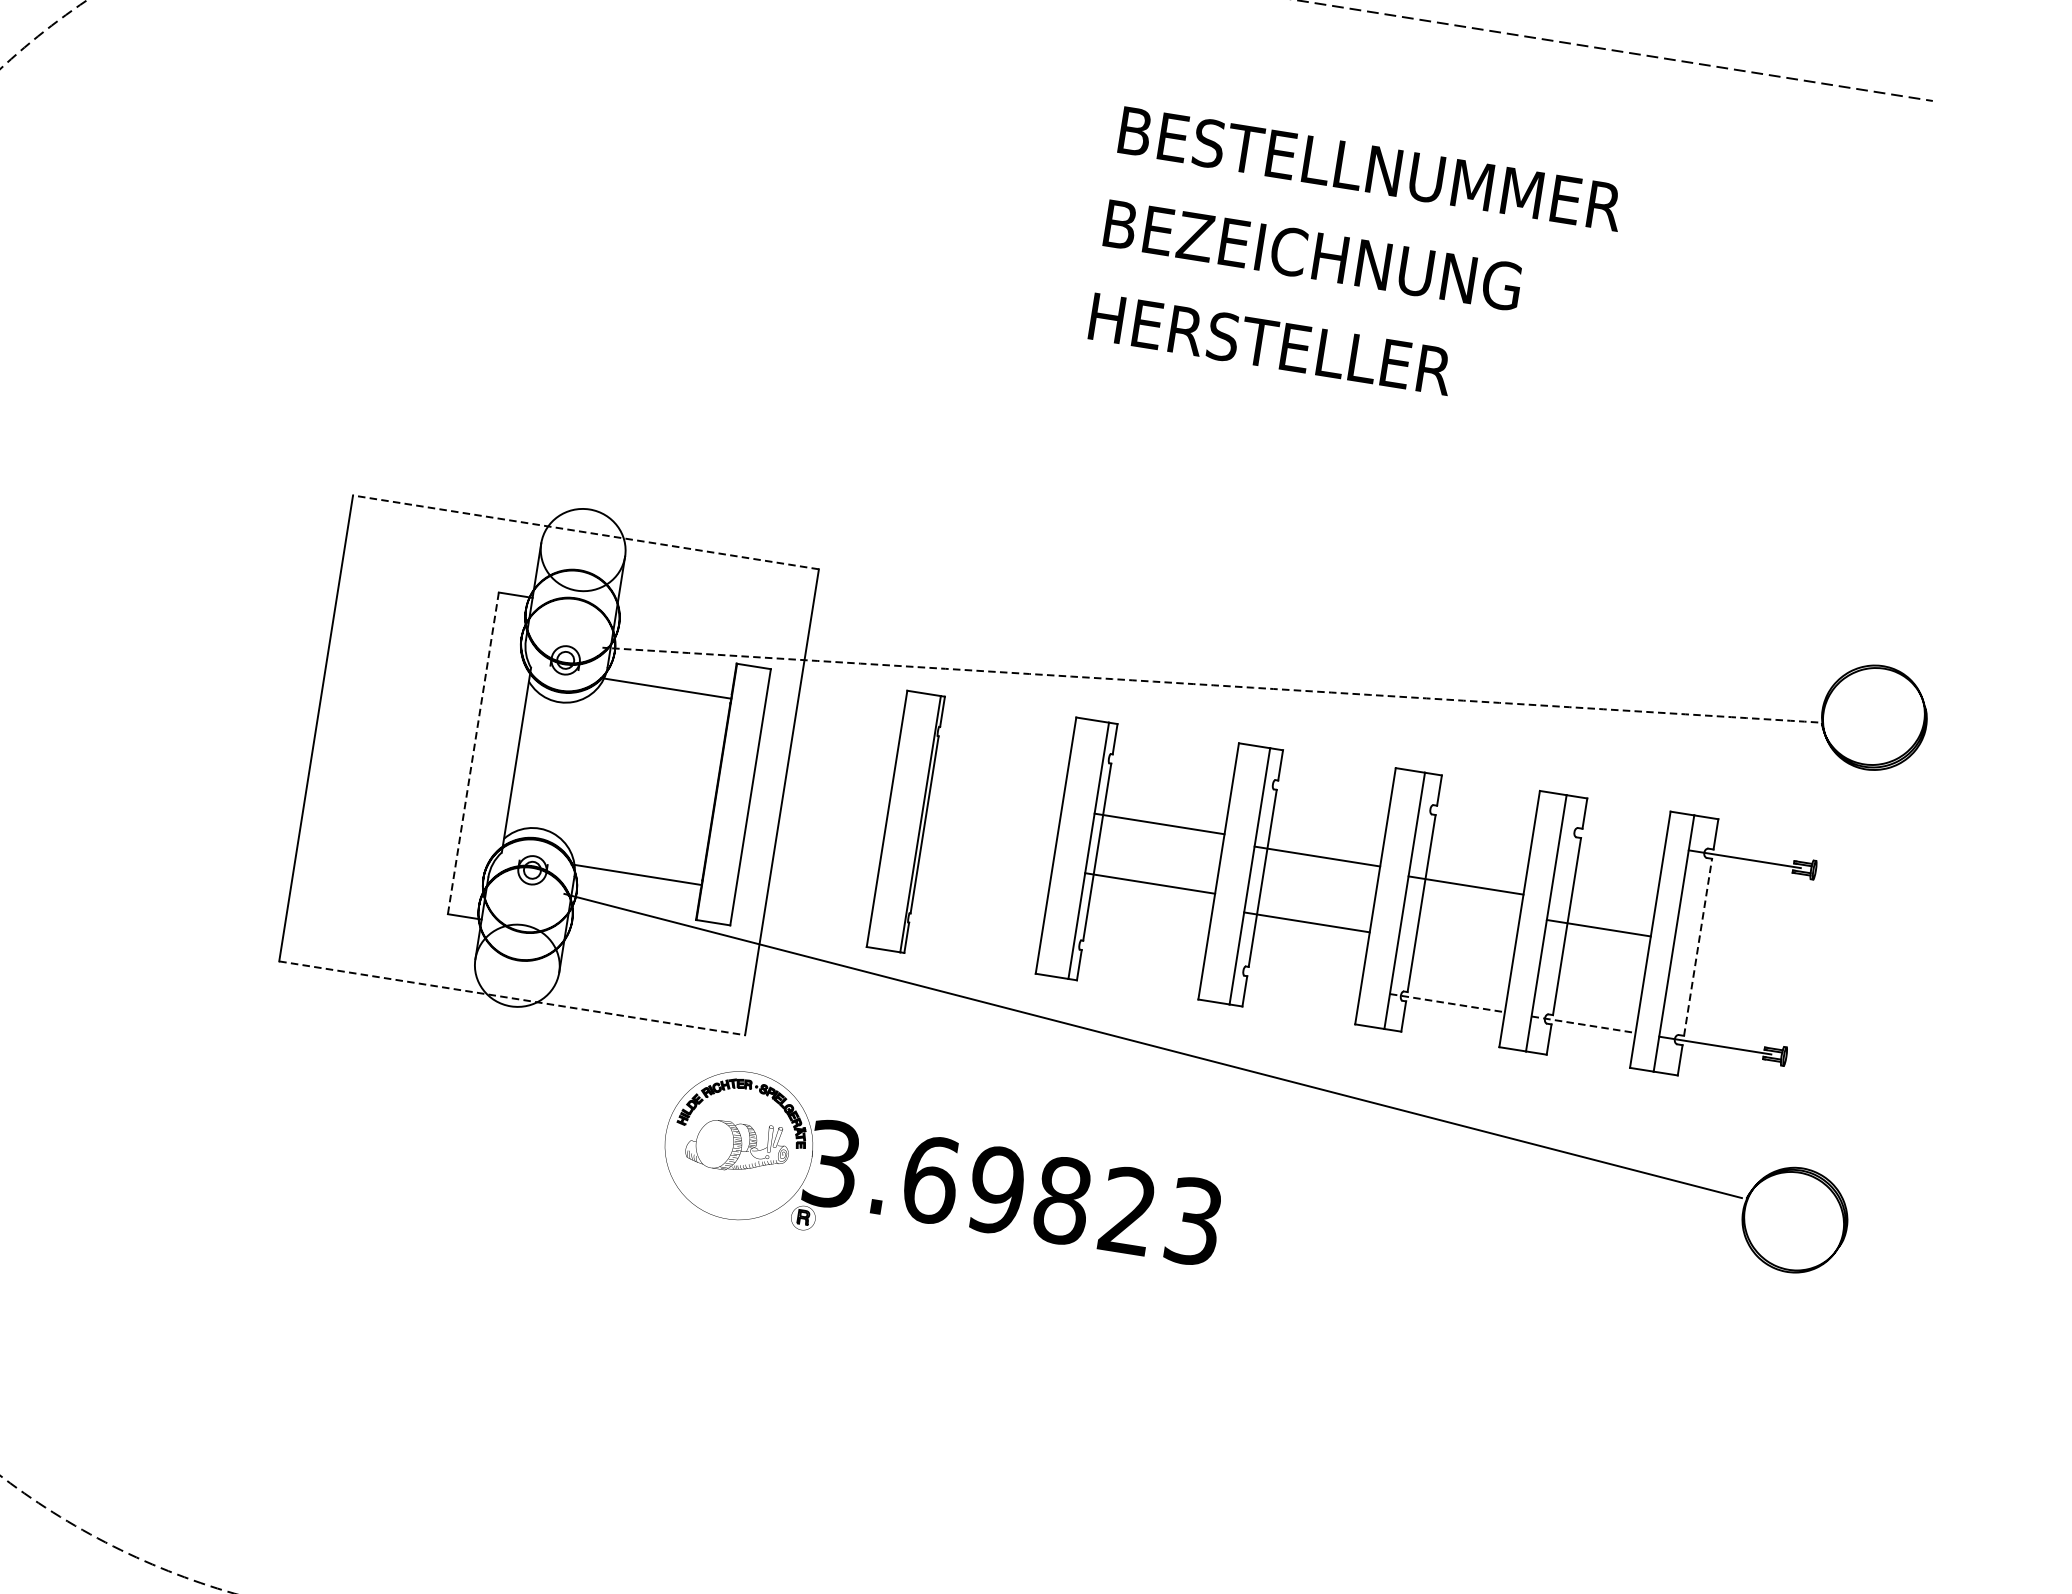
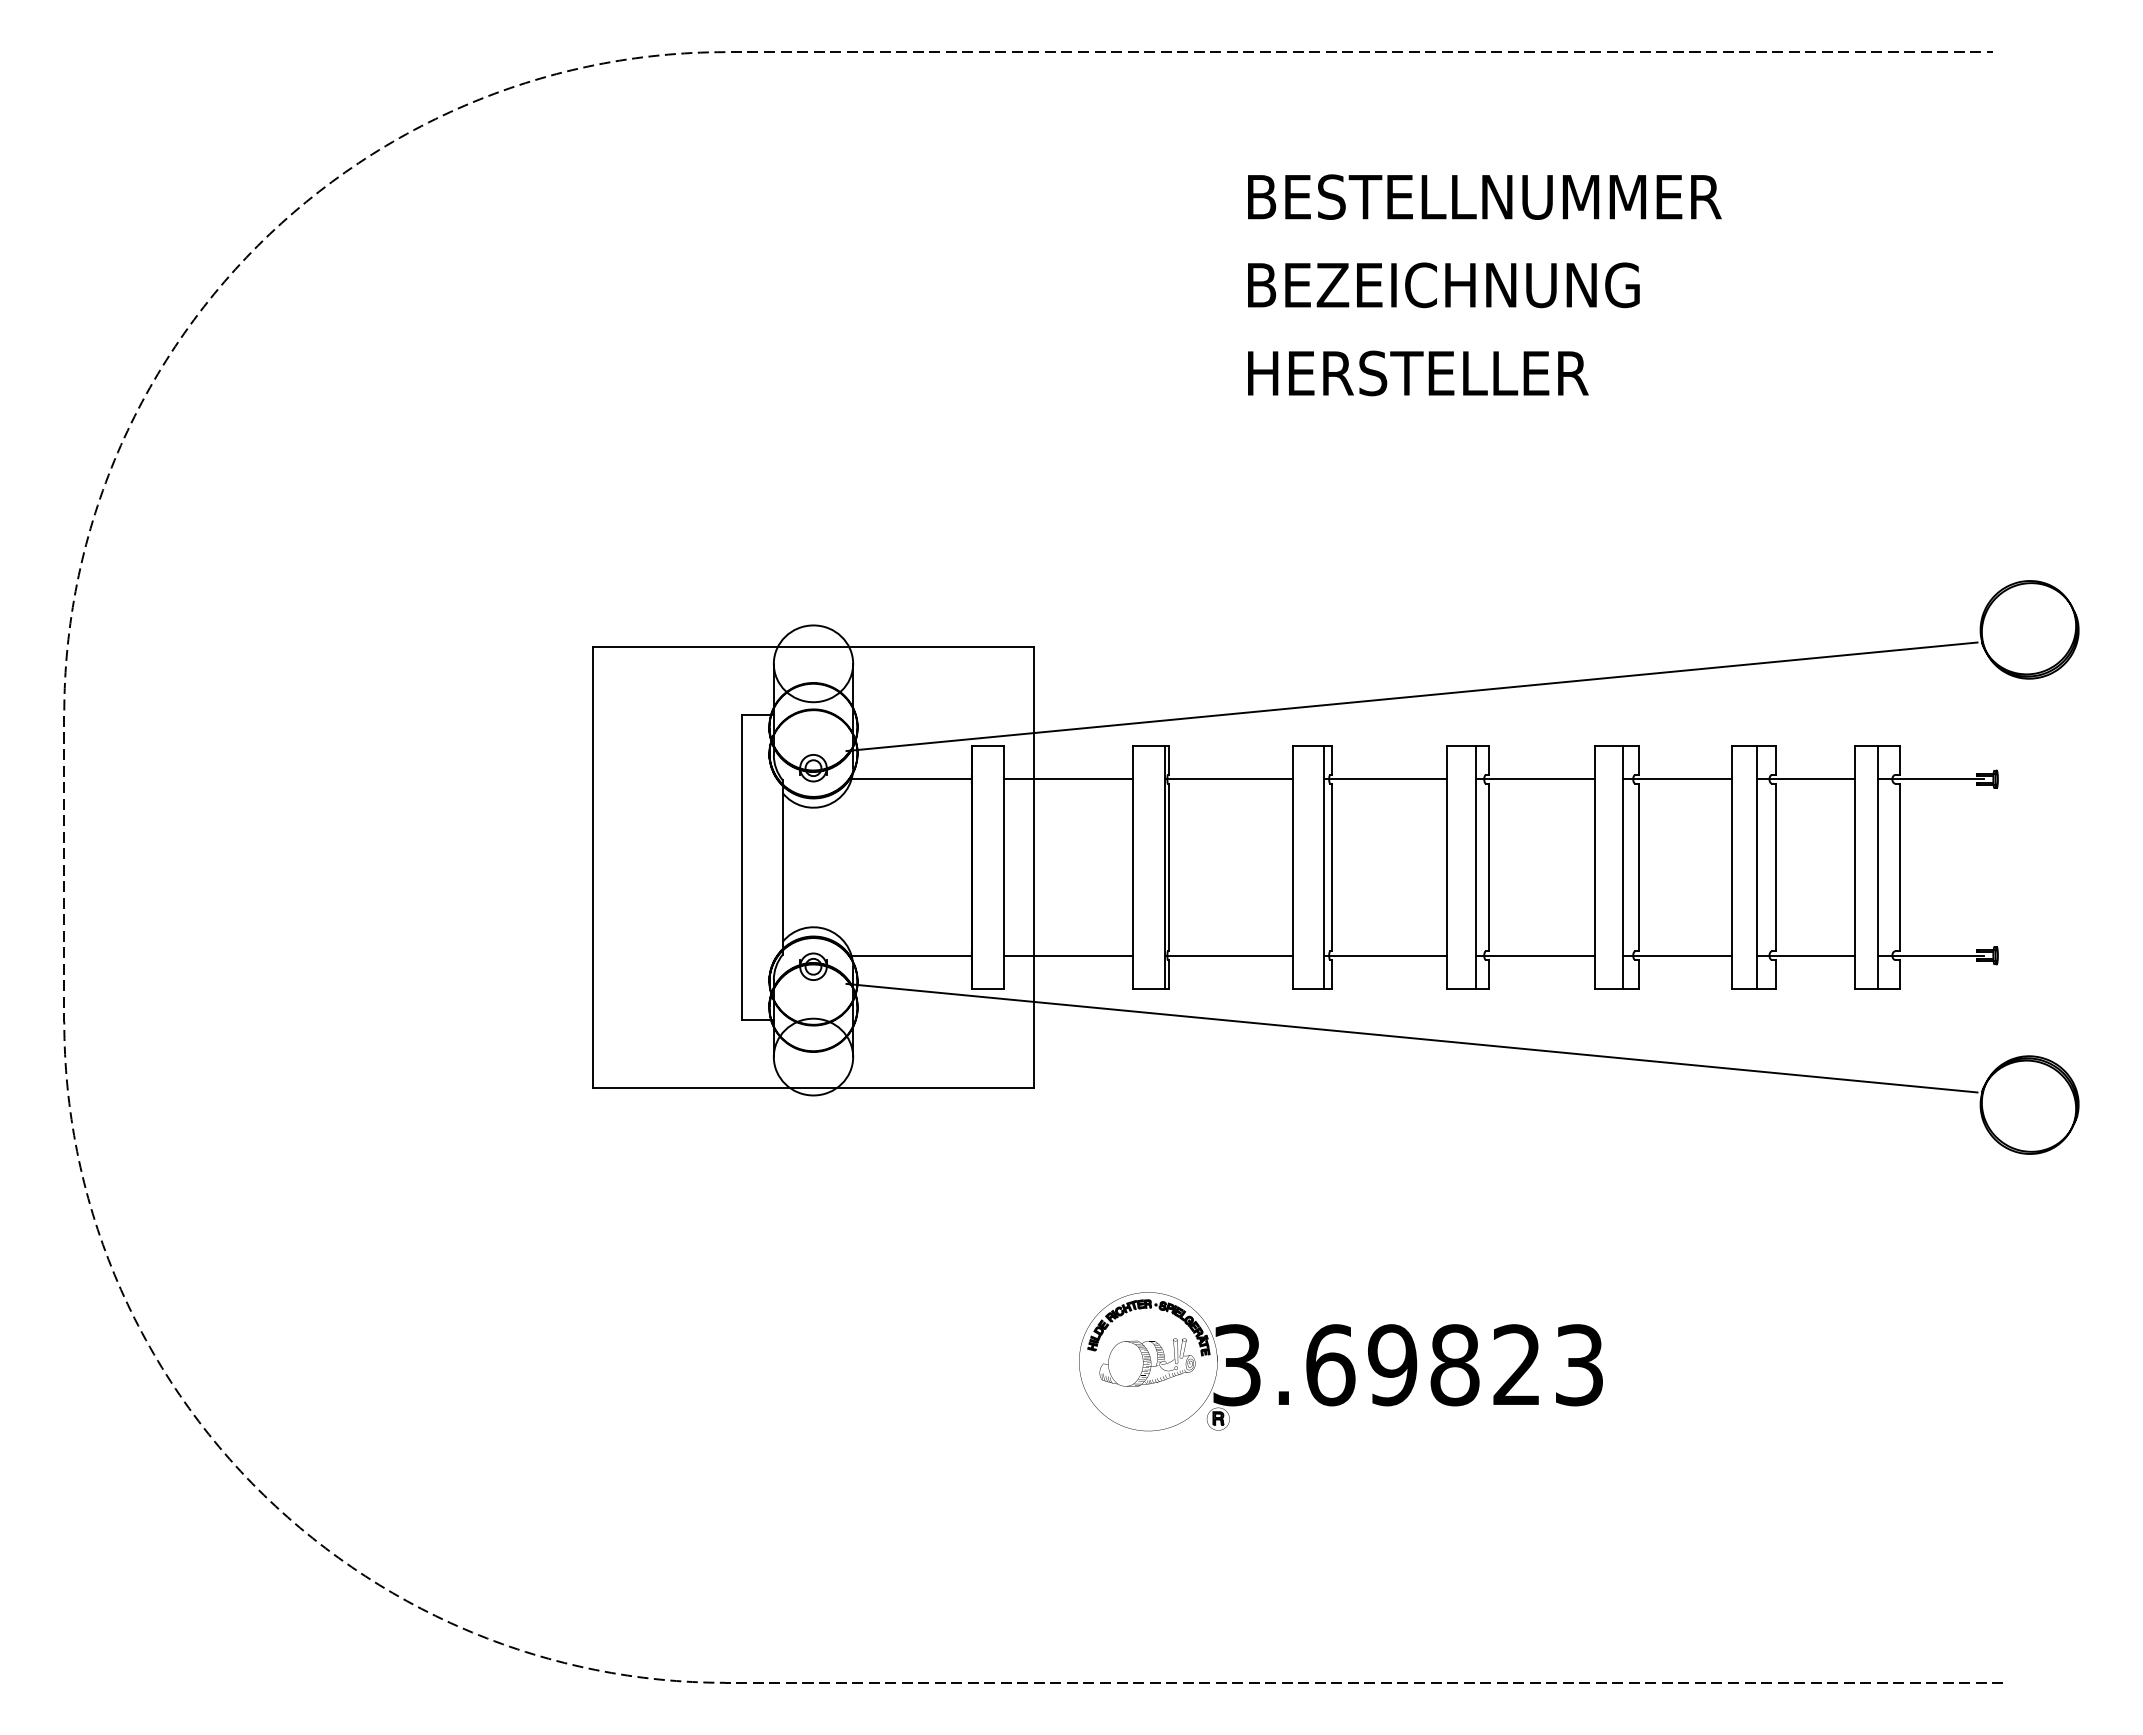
line: (585, 532) -> (813, 647), dashed -> solid
arc: (1218, 686) -> (1419, 696), dashed -> solid
line: (833, 715) -> (1068, 779), added
line: (1002, 741) -> (1228, 779), added
line: (472, 753) -> (741, 867), dashed -> solid
line: (1158, 823) -> (1384, 779), moved
line: (1317, 856) -> (1535, 779), moved
line: (1149, 883) -> (1384, 955), moved
line: (1465, 885) -> (1676, 779), moved
line: (803, 901) -> (1068, 955), added
line: (1306, 922) -> (1535, 955), moved
line: (973, 927) -> (1228, 955), added
line: (1598, 928) -> (1805, 779), moved
line: (1698, 947) -> (1900, 867), dashed -> solid
line: (513, 998) -> (814, 1087), dashed -> solid
line: (1447, 1003) -> (1677, 955), dashed -> solid
line: (1584, 1024) -> (1806, 955), dashed -> solid
part: (942, 1177) -> (1340, 1361), moved

